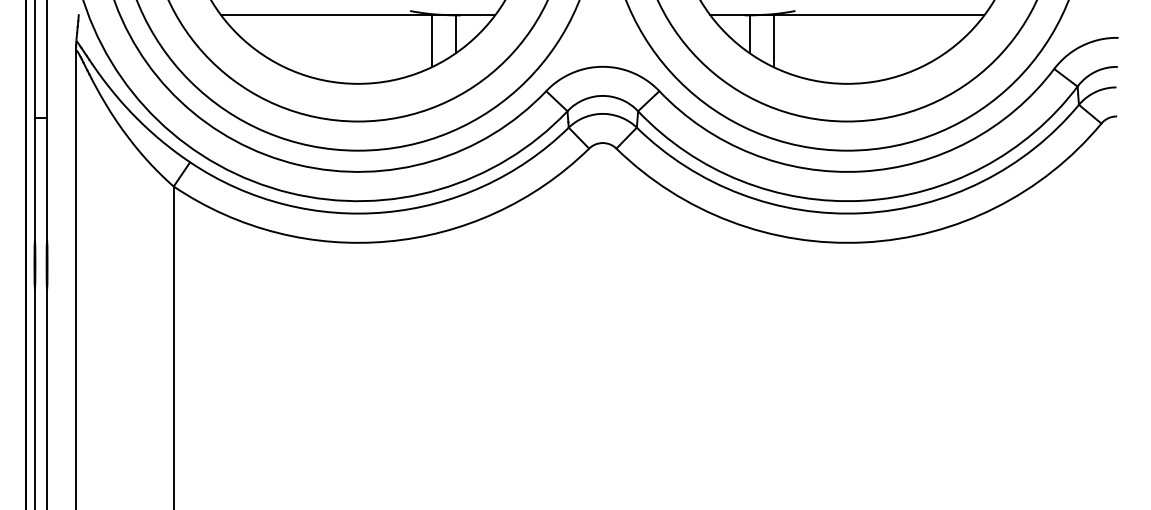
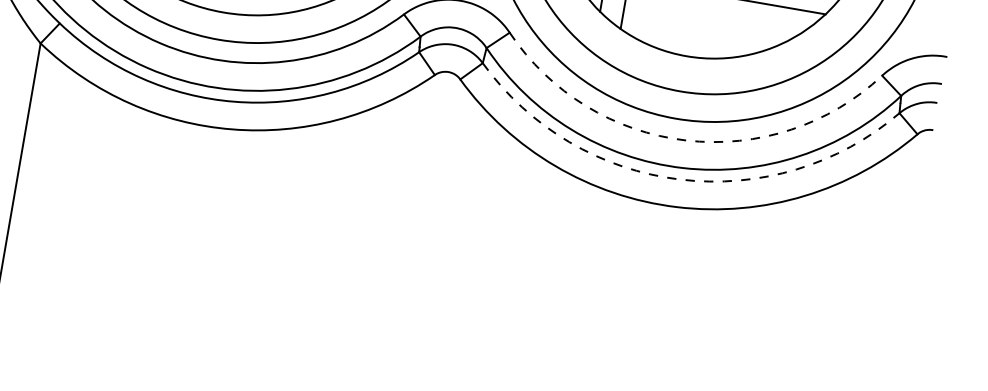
arc: (861, 171) -> (685, 140), solid -> dashed
arc: (862, 213) -> (679, 179), solid -> dashed

